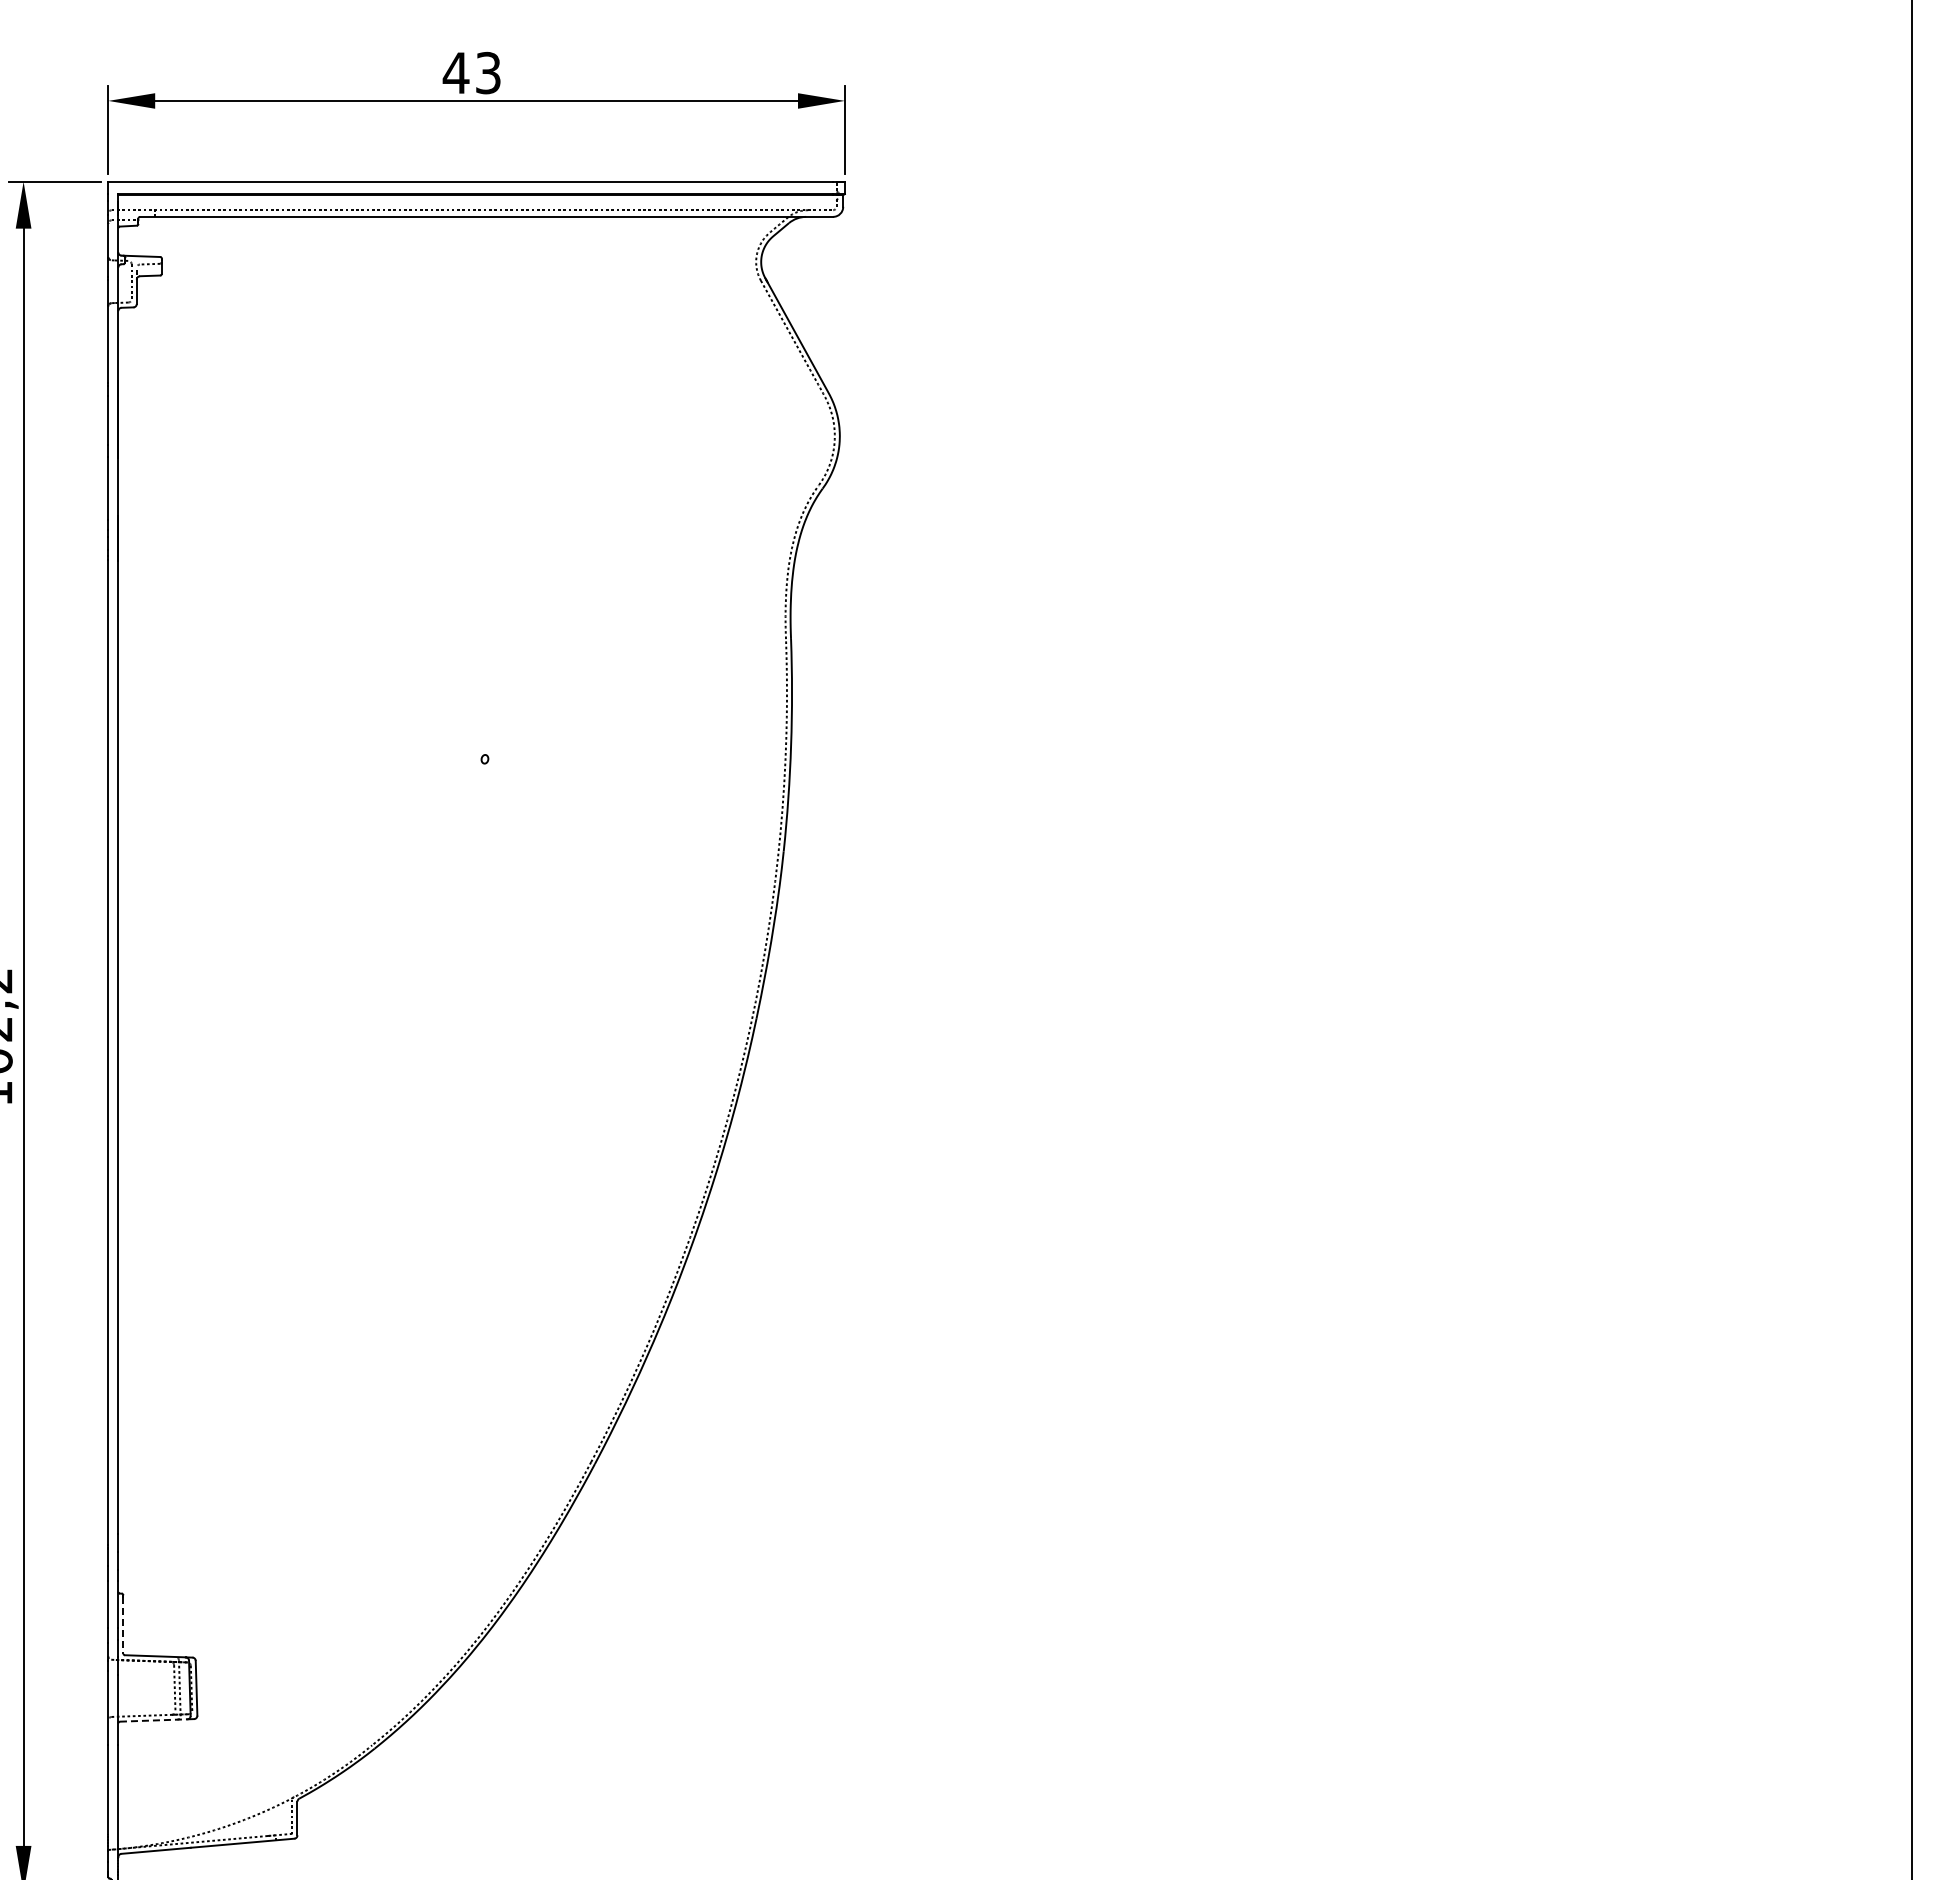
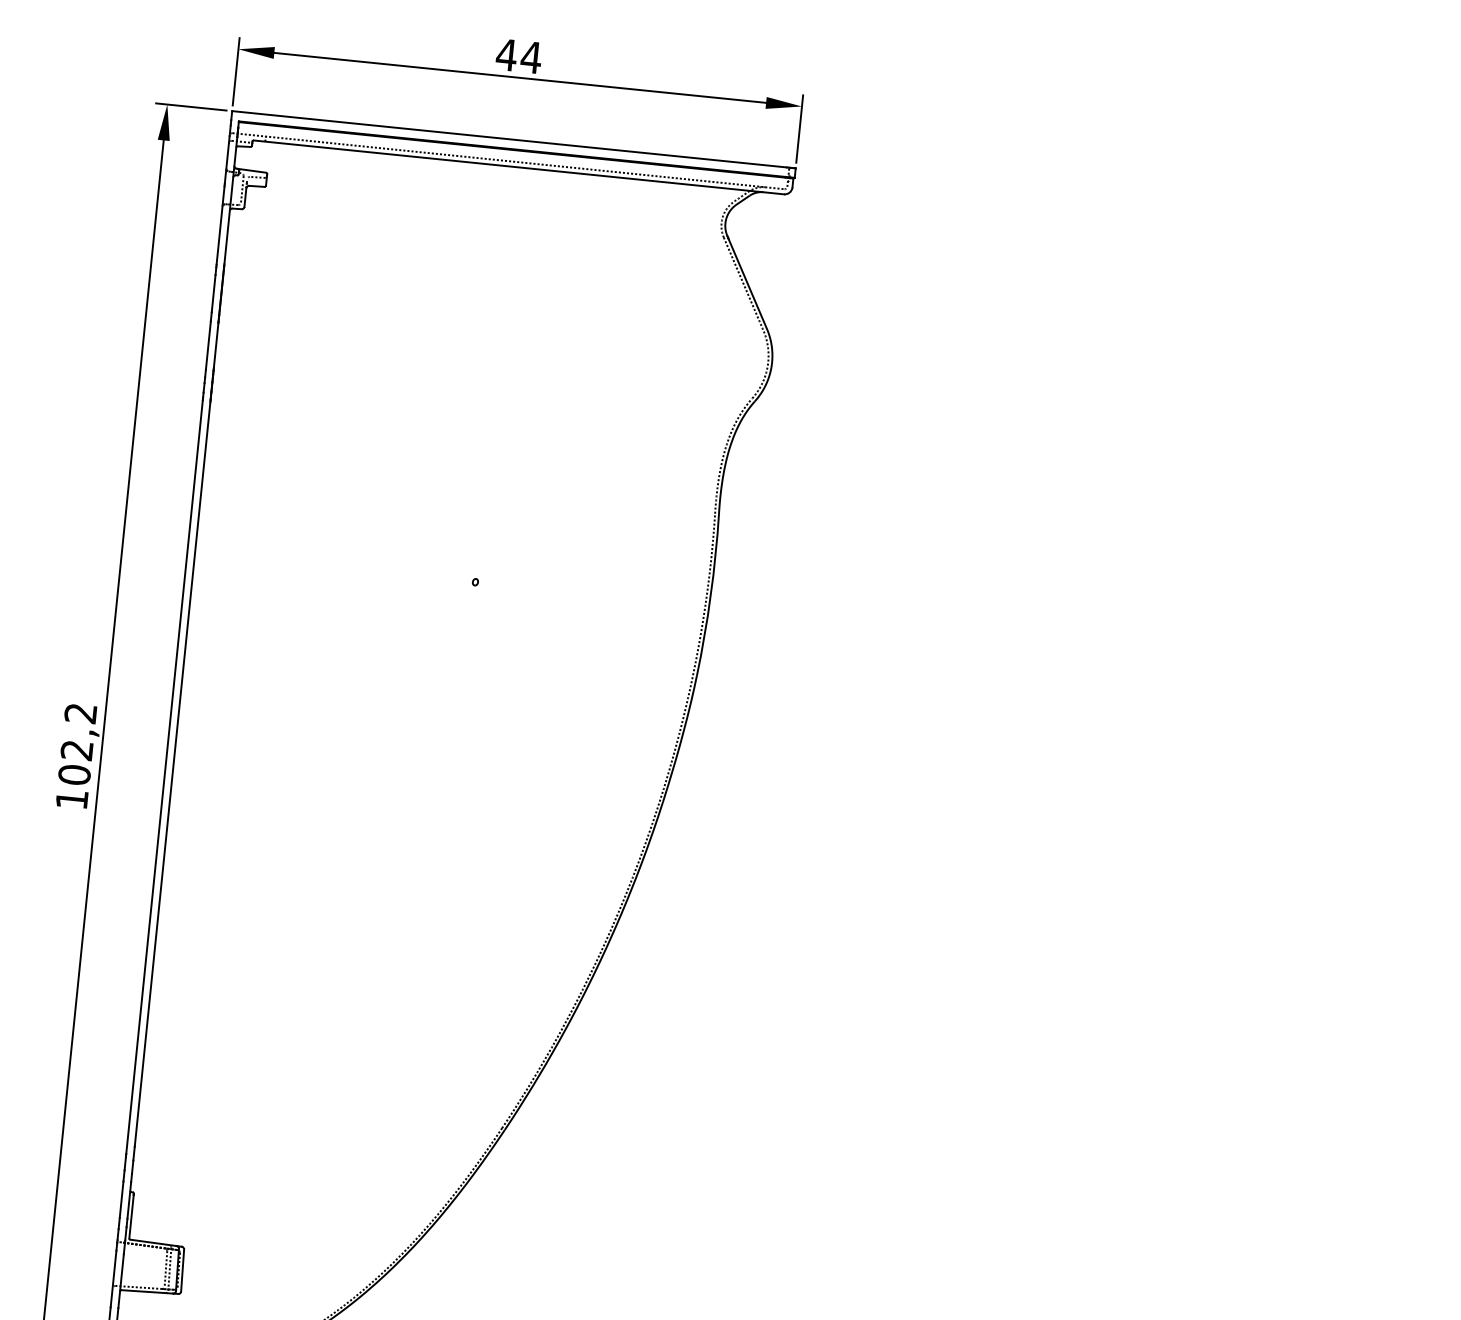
text: (487, 72) -> (530, 57), 43 -> 44
line: (123, 1625) -> (131, 1216), dashed -> solid
line: (153, 1720) -> (147, 1291), dashed -> solid

